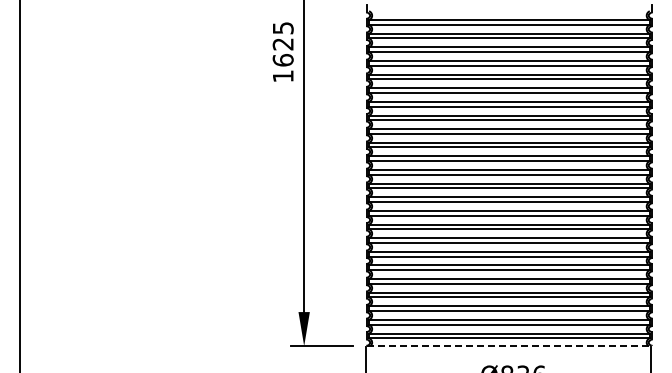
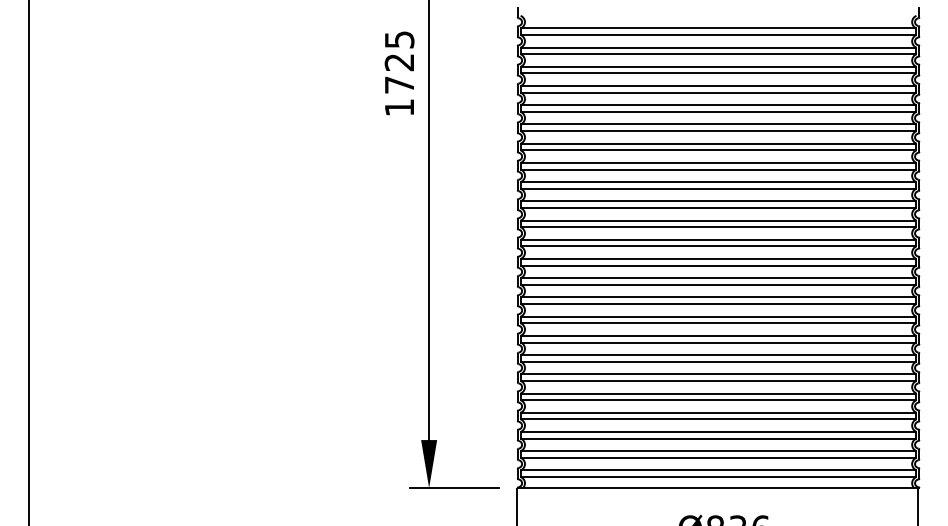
text: (282, 60) -> (398, 85), 1625 -> 1725
line: (509, 346) -> (718, 488), dashed -> solid

